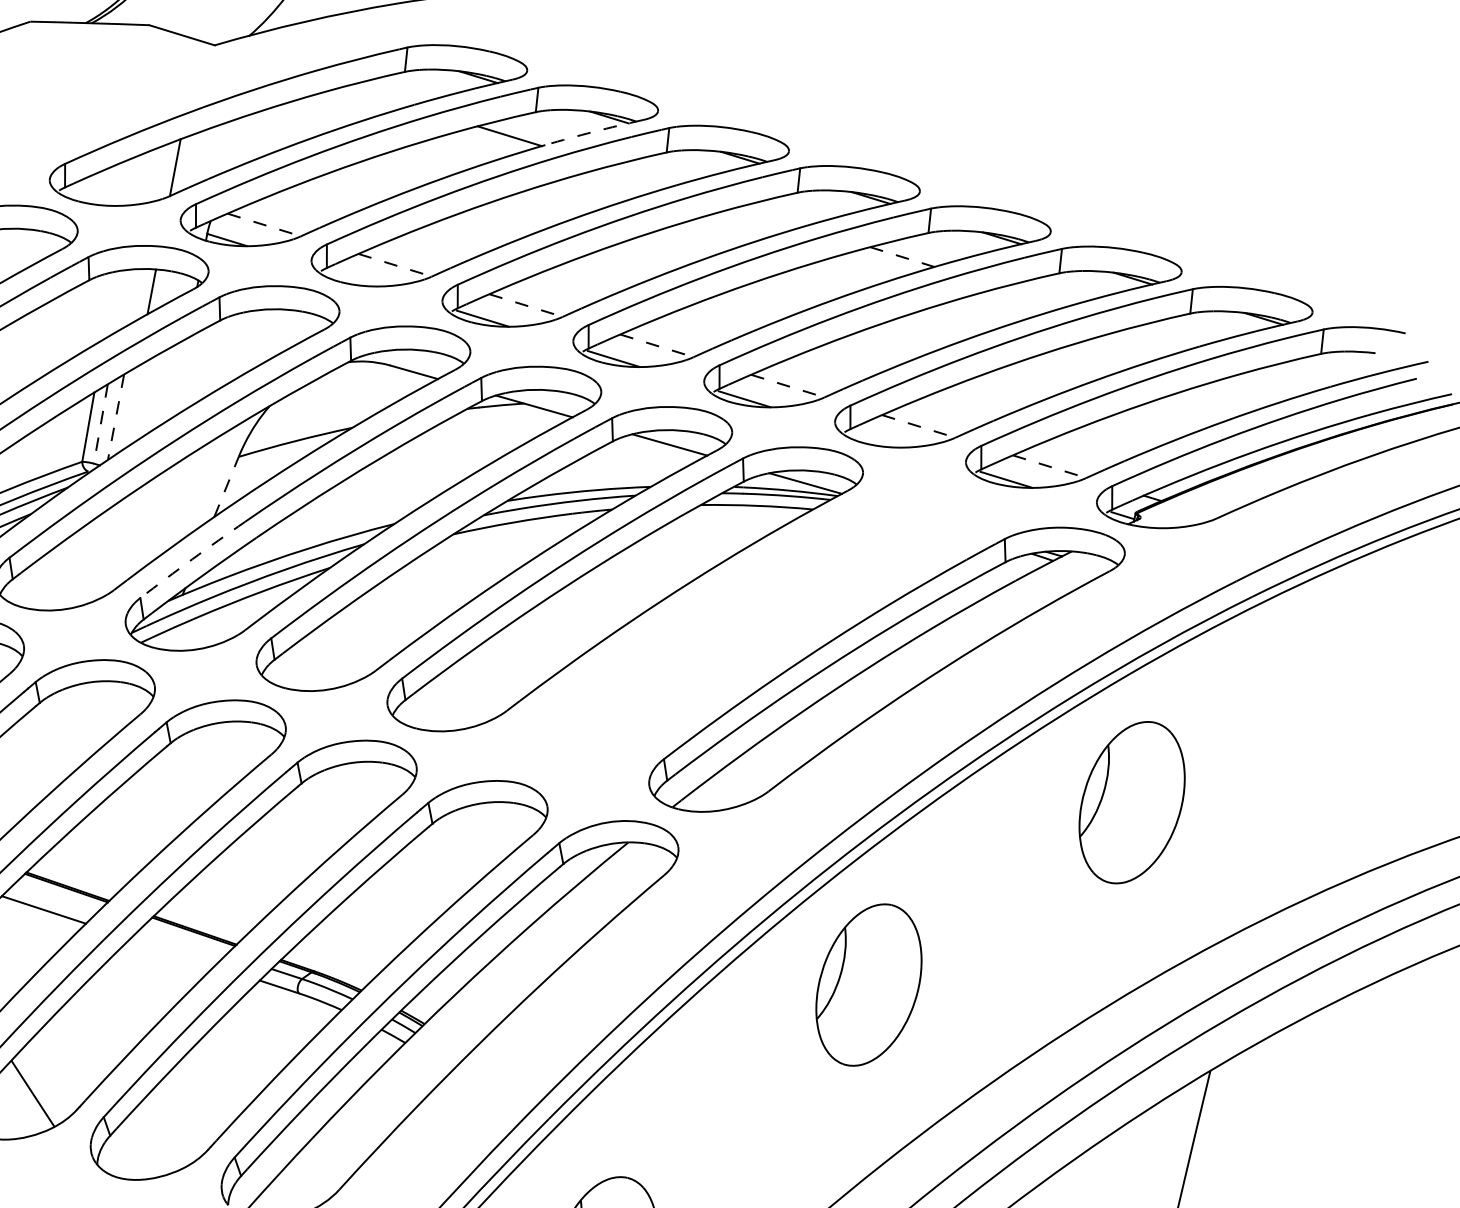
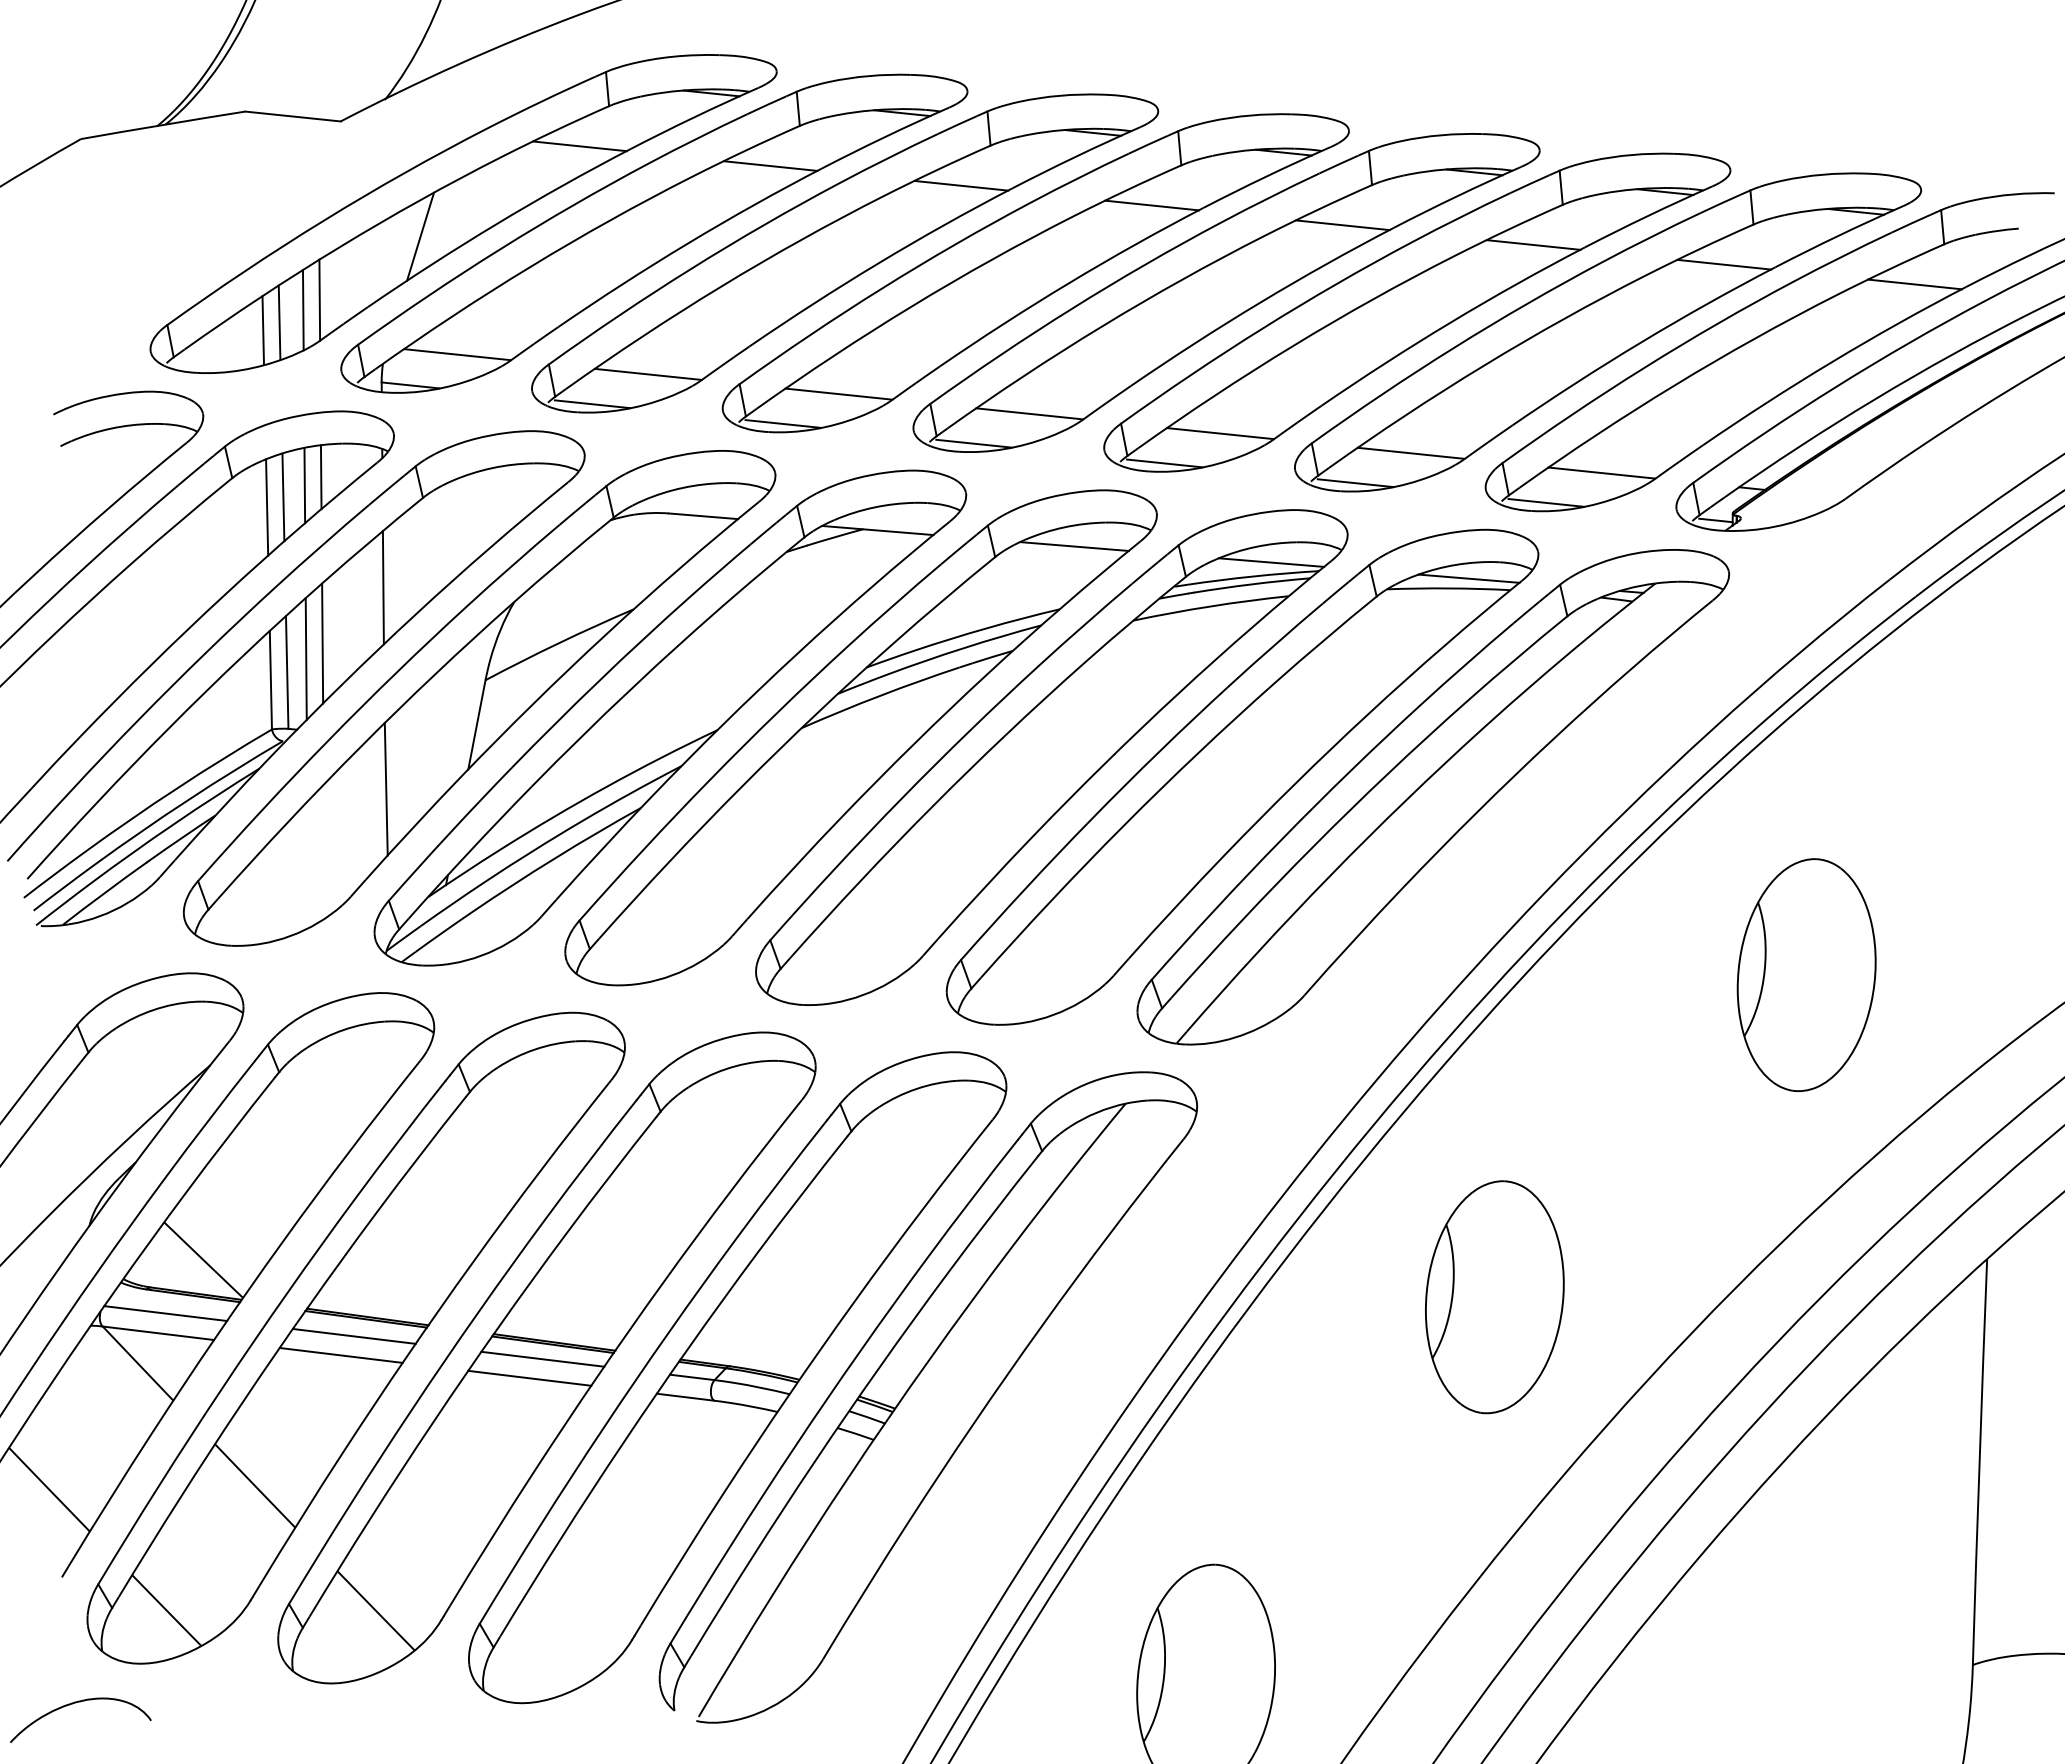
line: (378, 96) -> (579, 146), added
arc: (594, 132) -> (885, 137), dashed -> solid
line: (254, 137) -> (420, 236), added
line: (162, 172) -> (303, 310), added
line: (640, 176) -> (961, 185), added
line: (144, 177) -> (279, 322), added
line: (131, 181) -> (263, 330), added
line: (771, 216) -> (1152, 205), added
line: (264, 224) -> (457, 354), dashed -> solid
line: (902, 257) -> (1342, 225), dashed -> solid
line: (395, 265) -> (648, 374), dashed -> solid
line: (351, 278) -> (592, 404), added
line: (138, 295) -> (304, 485), added
line: (1033, 297) -> (1533, 244), added
line: (122, 300) -> (283, 497), added
line: (109, 305) -> (267, 507), added
line: (525, 305) -> (838, 394), dashed -> solid
line: (1164, 337) -> (1724, 264), added
line: (656, 345) -> (1029, 413), dashed -> solid
line: (179, 377) -> (382, 587), added
line: (1294, 377) -> (1914, 284), added
line: (787, 386) -> (1220, 433), dashed -> solid
line: (129, 408) -> (322, 643), added
line: (116, 417) -> (306, 659), dashed -> solid
line: (101, 424) -> (287, 672), dashed -> solid
line: (918, 426) -> (1411, 453), dashed -> solid
line: (874, 439) -> (1354, 483), added
line: (1049, 466) -> (1601, 473), dashed -> solid
line: (226, 486) -> (476, 724), dashed -> solid
line: (153, 518) -> (385, 788), added
arc: (192, 559) -> (449, 833), dashed -> solid
part: (755, 629) -> (1242, 776), added
part: (1132, 802) -> (1806, 974), moved
line: (55, 897) -> (353, 1335), added
line: (184, 940) -> (542, 1358), added
line: (172, 951) -> (529, 1377), added
part: (868, 985) -> (1494, 1297), moved

